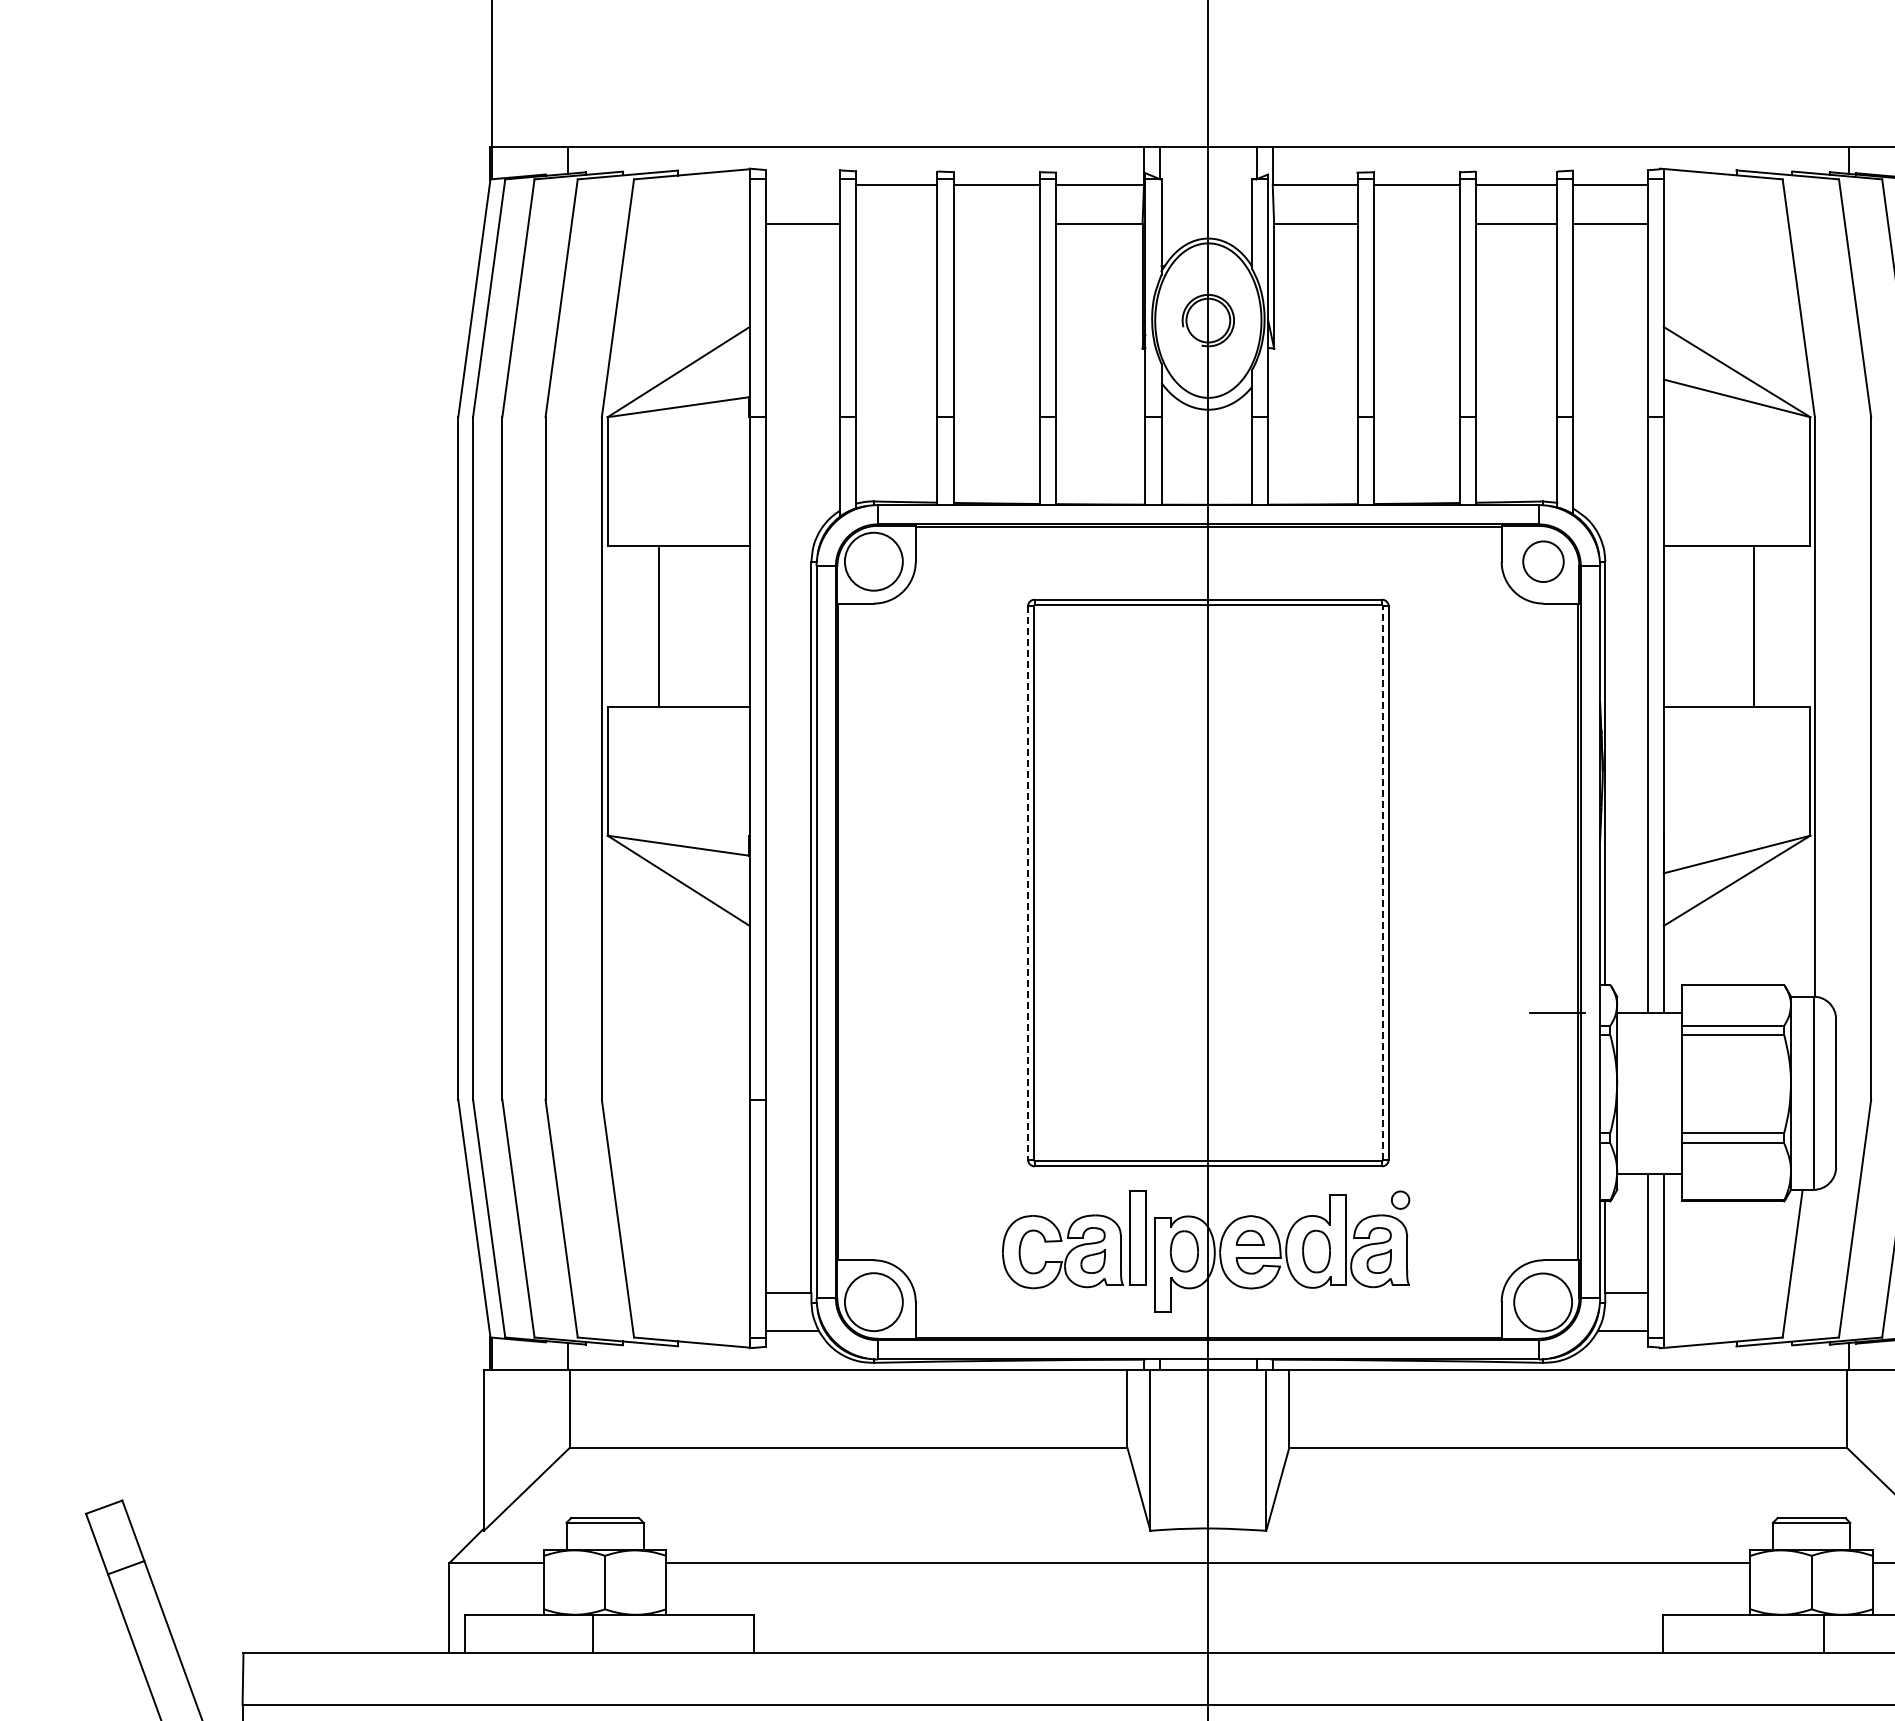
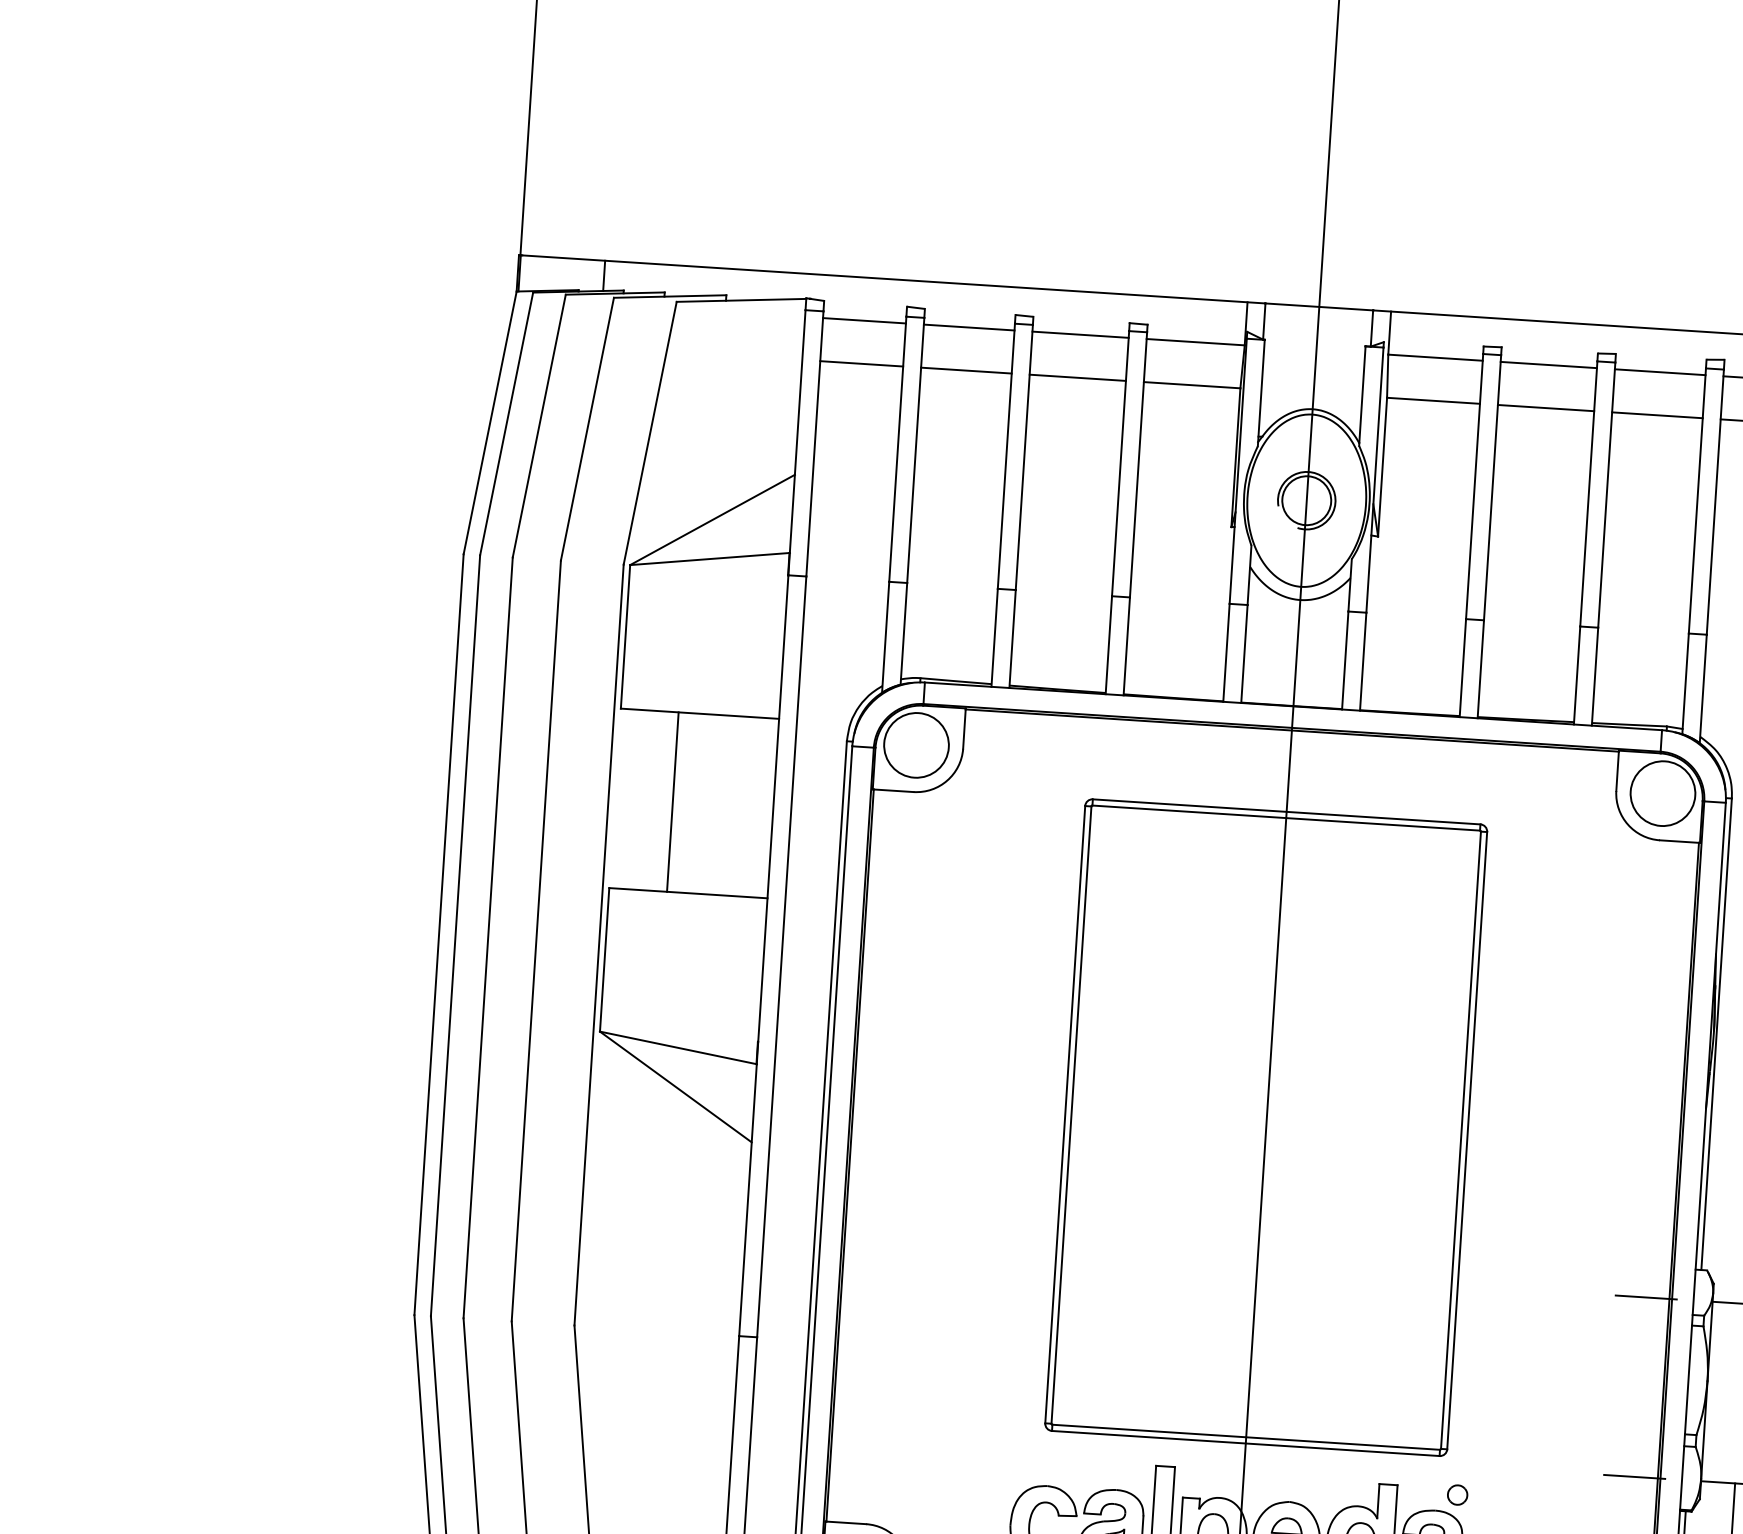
line: (802, 185) -> (864, 320), added
line: (896, 224) -> (966, 371), added
line: (996, 224) -> (1077, 378), added
line: (1416, 224) -> (1545, 408), added
circle: (1543, 561) -> (1663, 793), size x1.43
line: (1028, 883) -> (1065, 1115), dashed -> solid
line: (1383, 883) -> (1461, 1140), dashed -> solid
line: (1557, 1173) -> (1634, 1476), added

